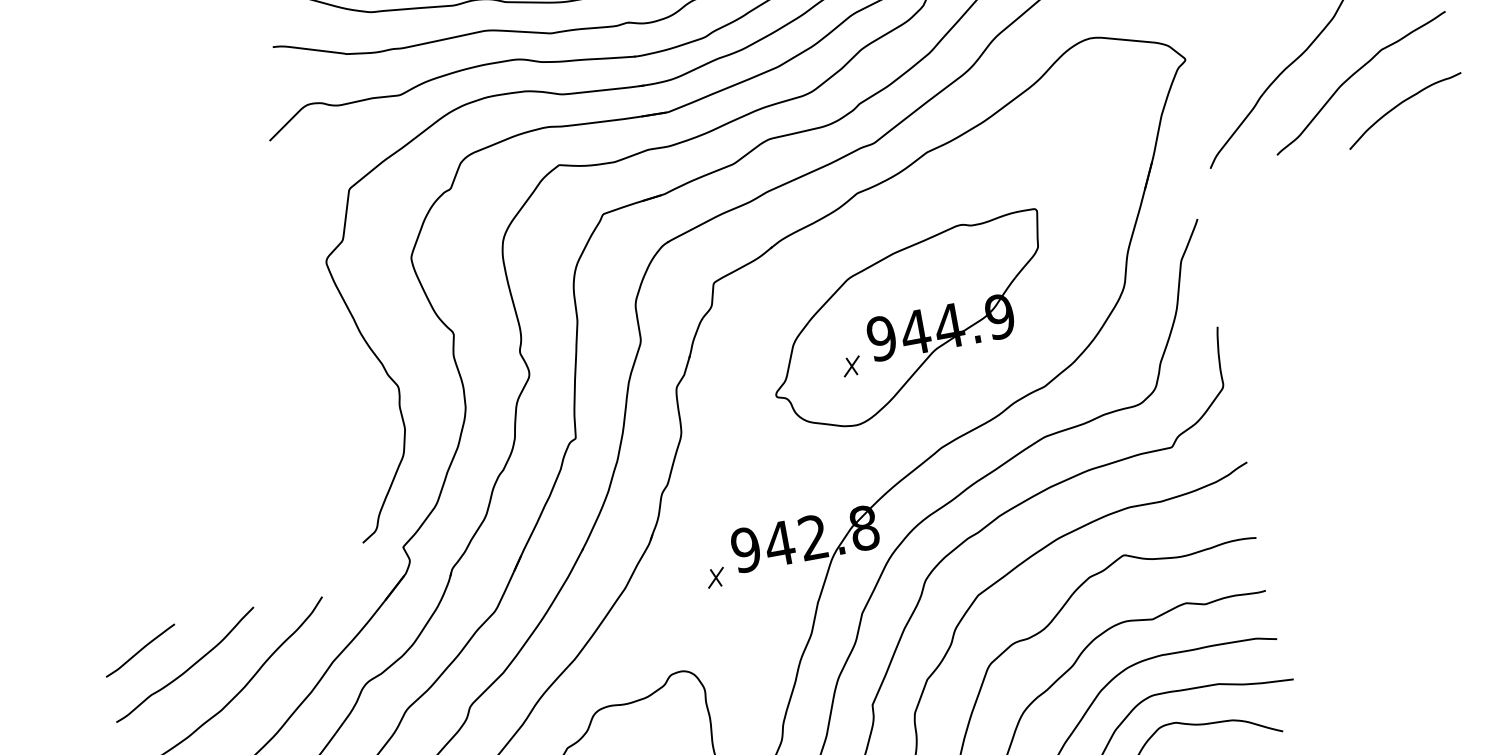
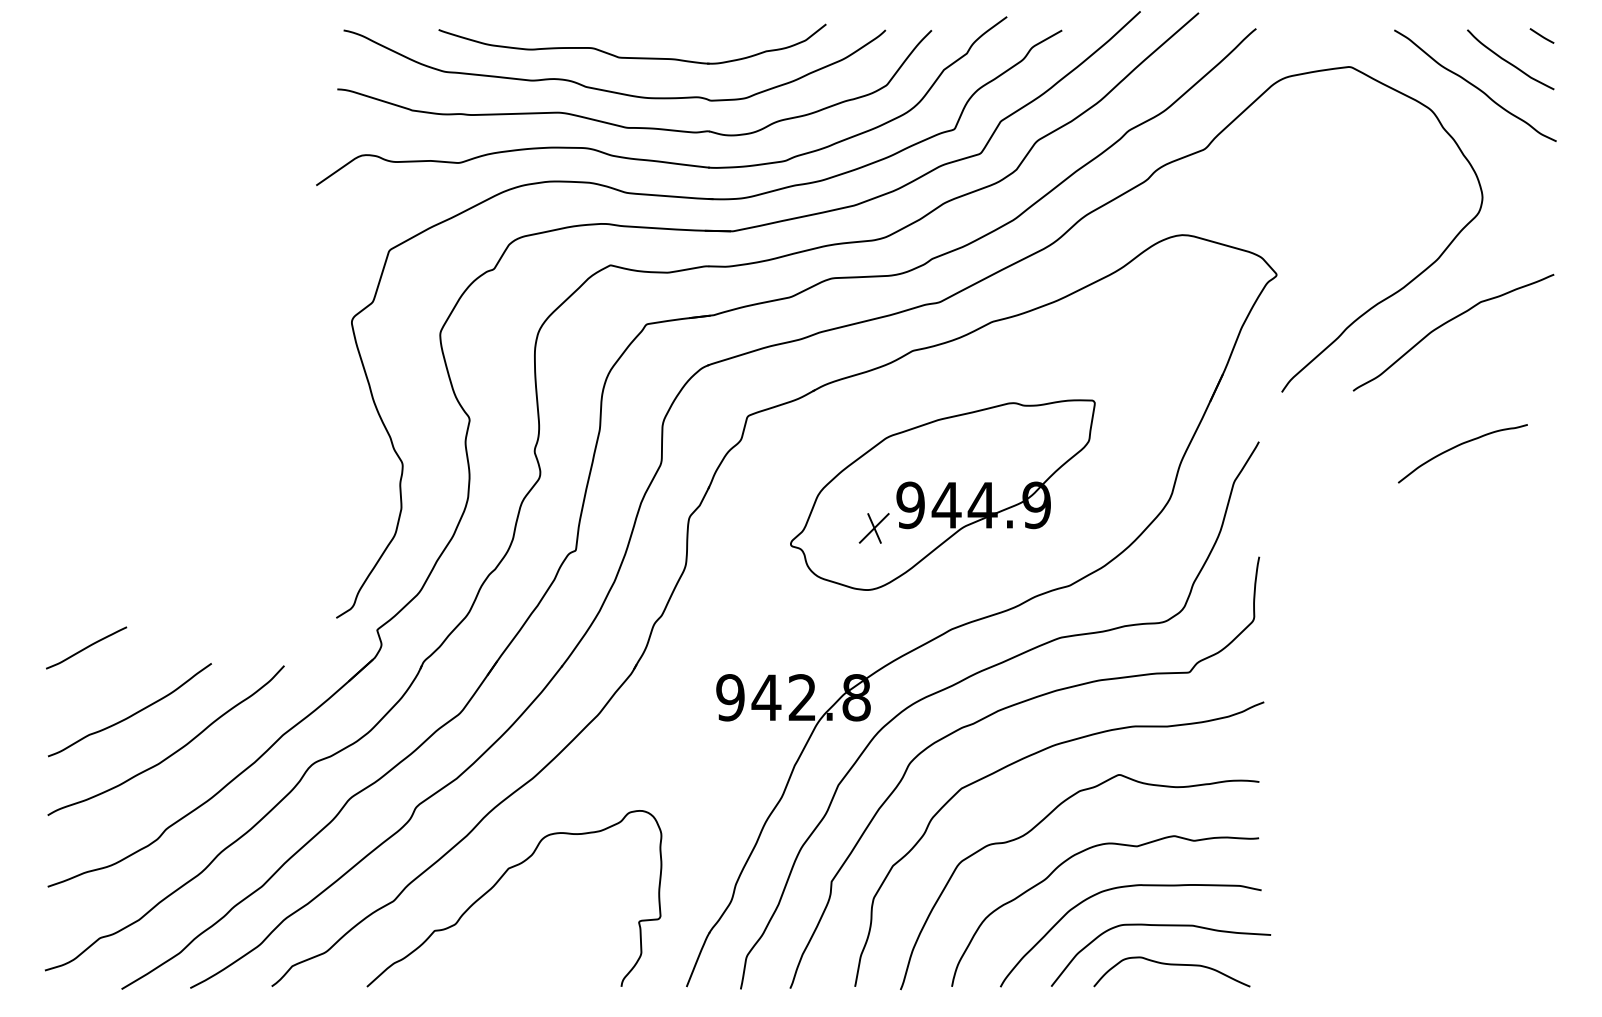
curve: (1399, 105) -> (1458, 446), moved
part: (851, 366) -> (874, 528), size x1.6
part: (716, 577) -> (694, 720), removed
curve: (140, 650) -> (86, 647), moved

